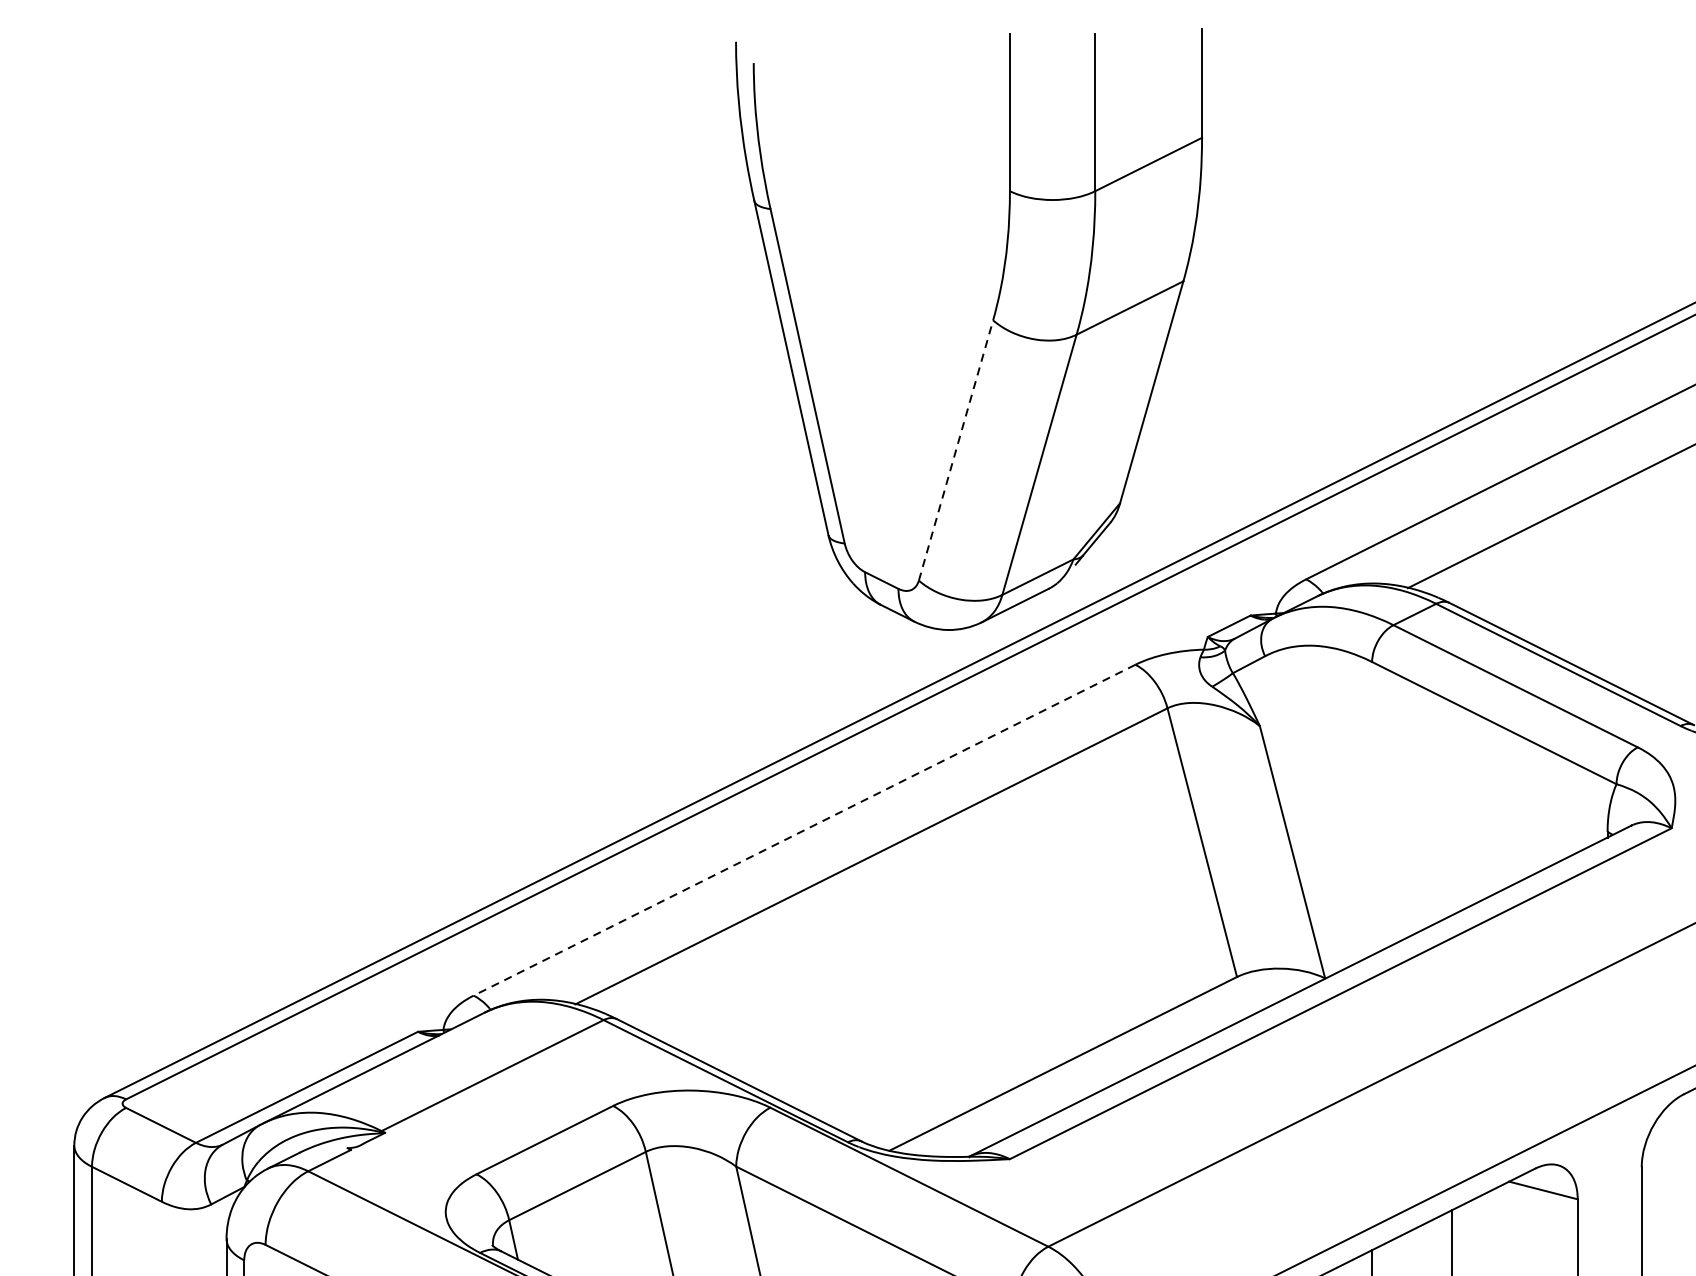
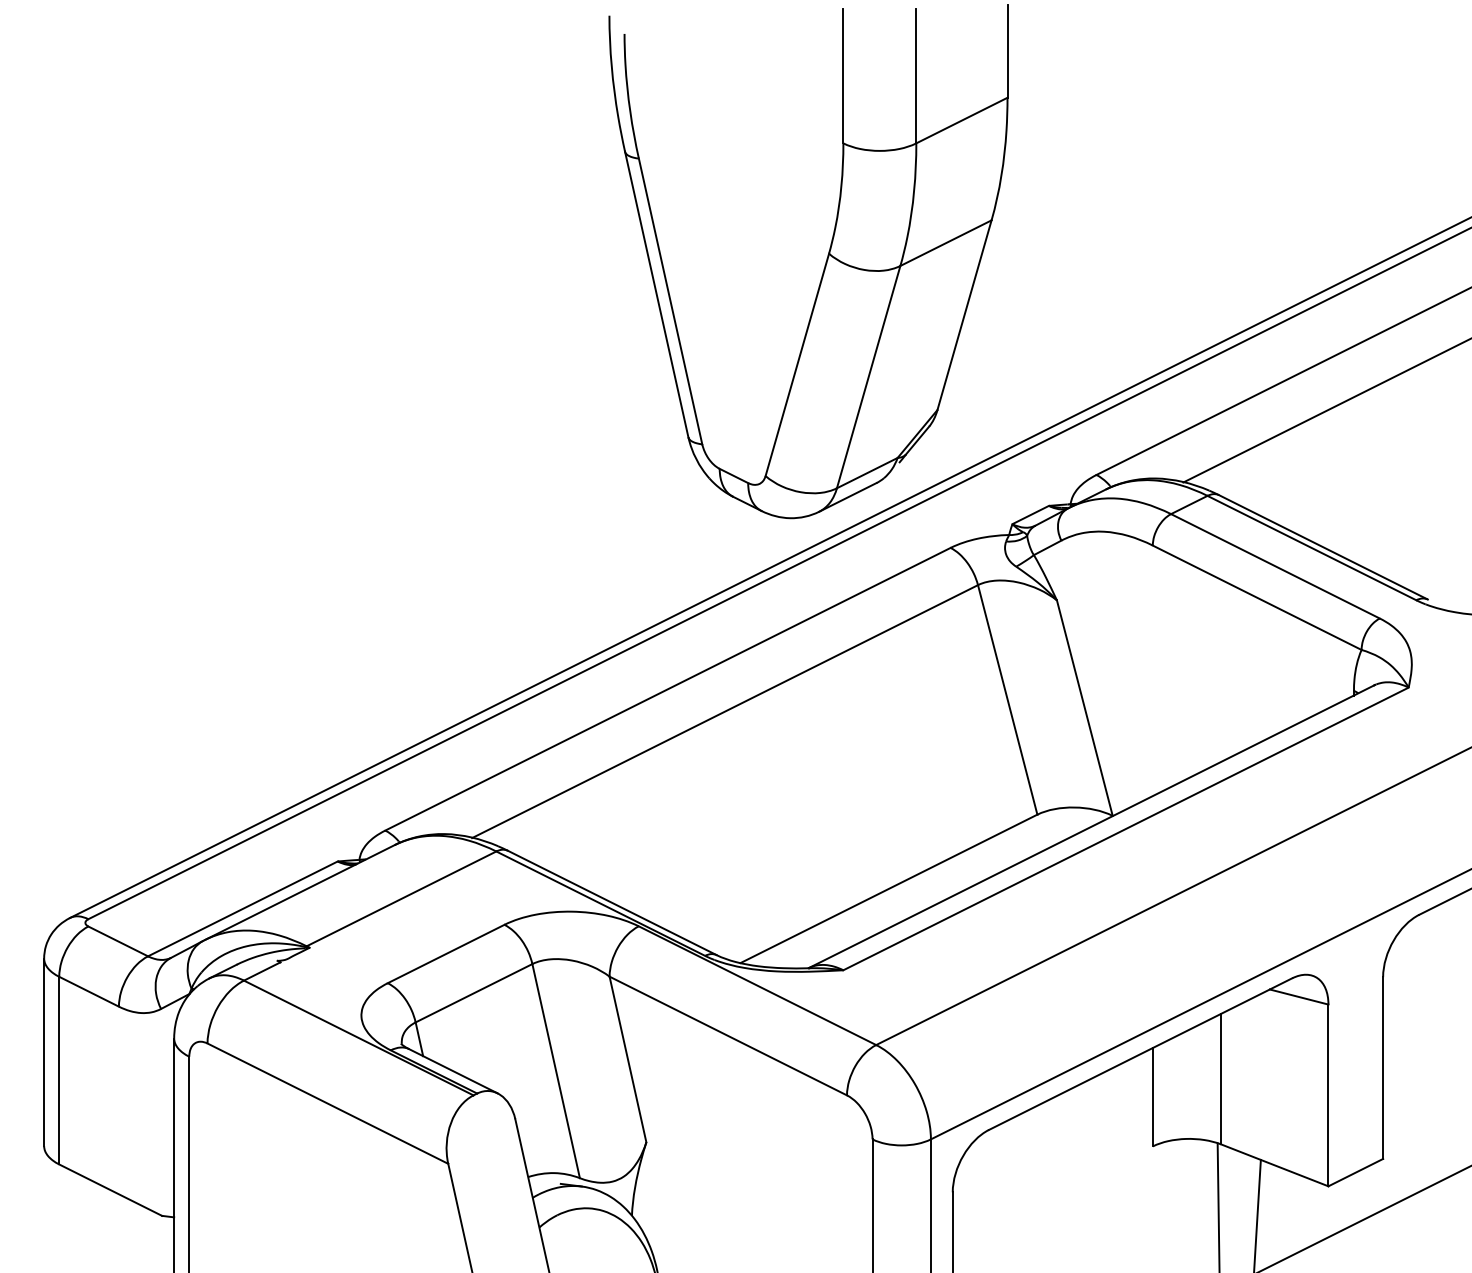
line: (956, 450) -> (797, 364), dashed -> solid
line: (804, 830) -> (667, 689), dashed -> solid

